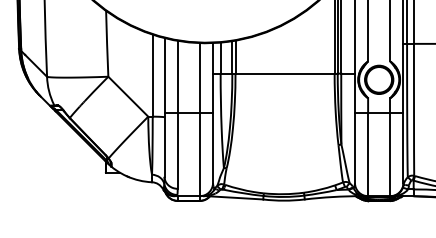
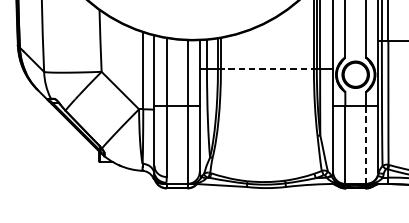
line: (285, 73) -> (267, 68), solid -> dashed
line: (390, 154) -> (366, 144), solid -> dashed

